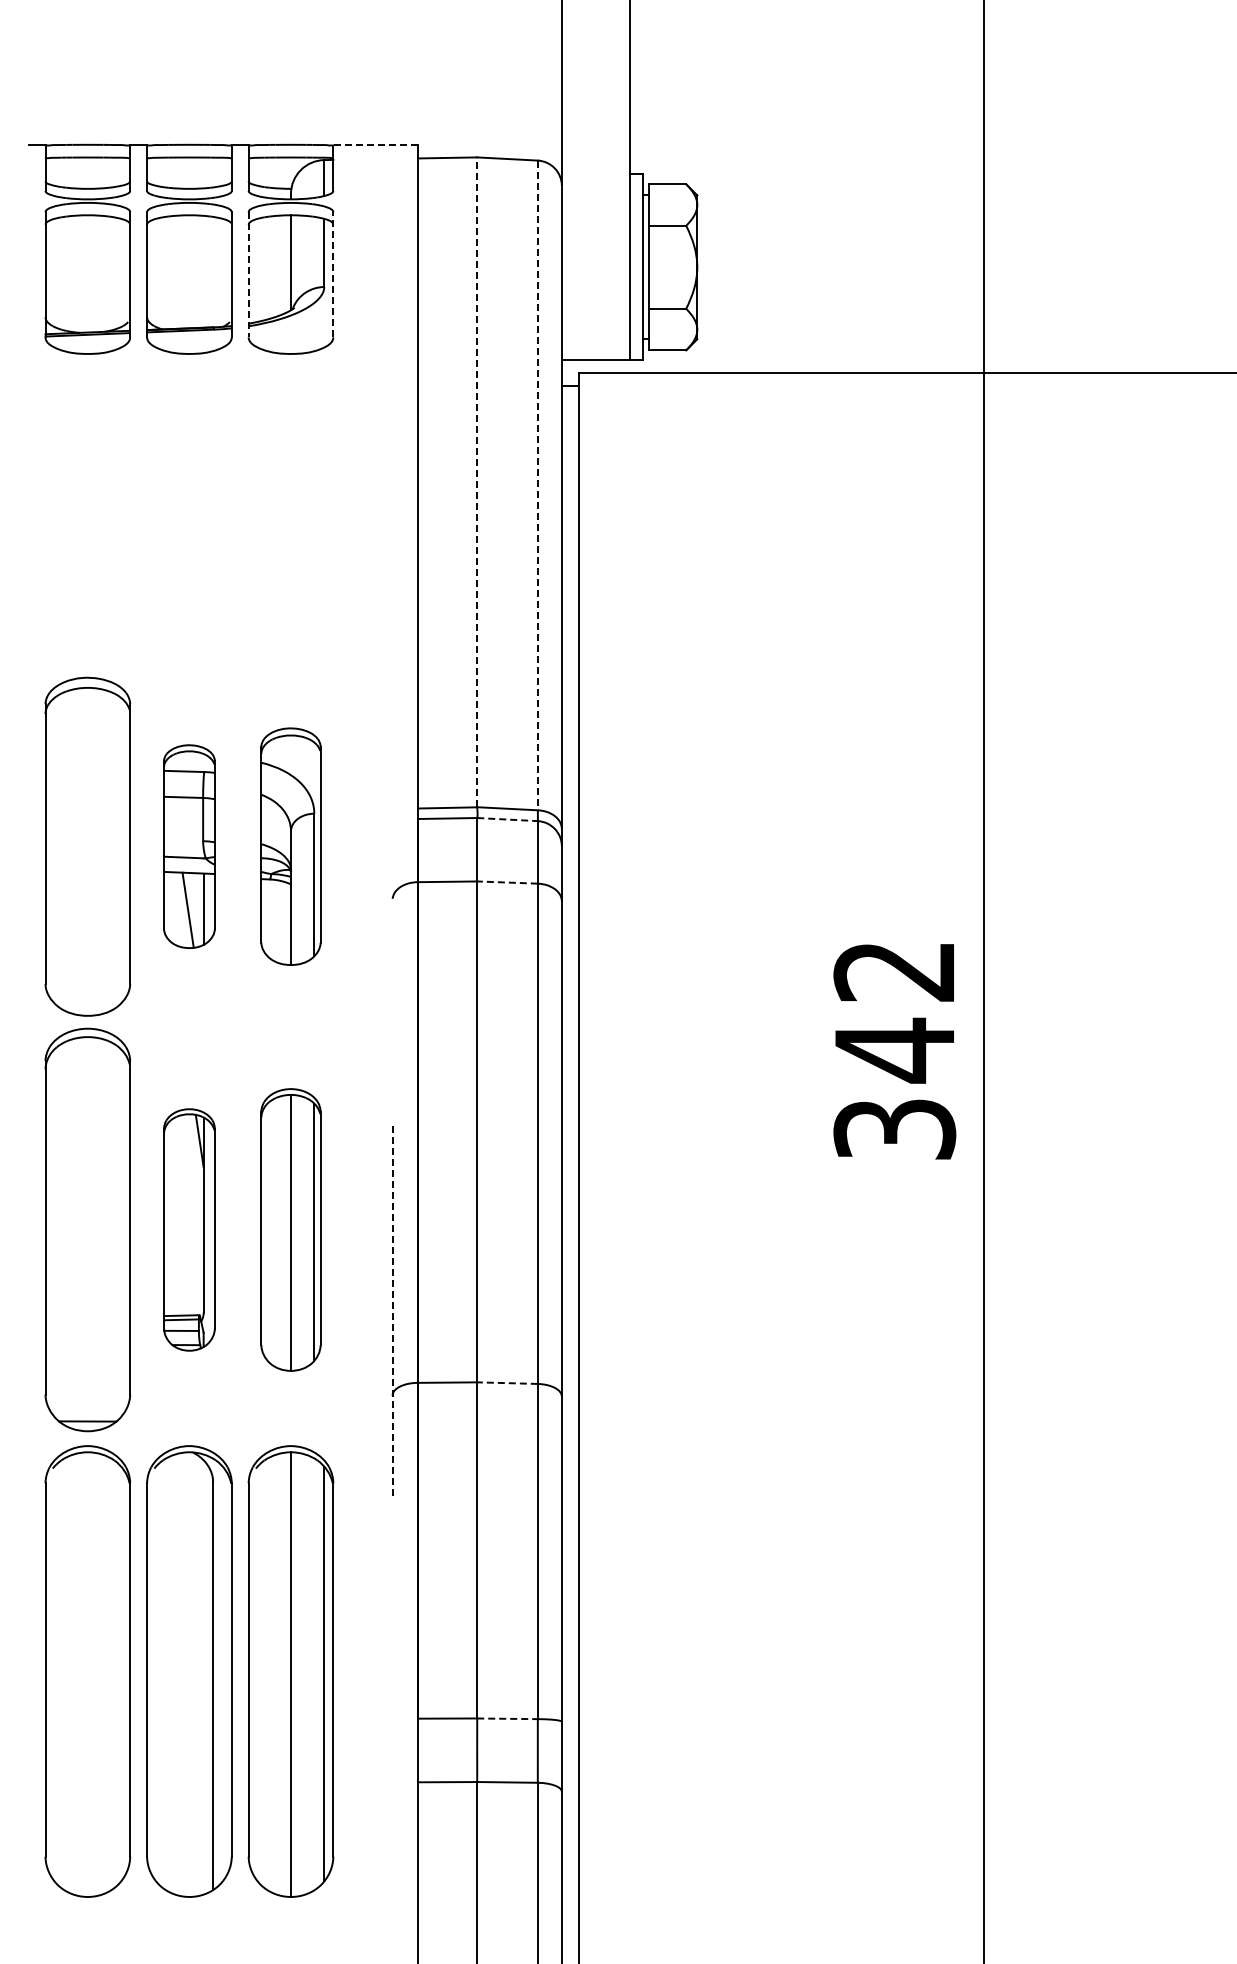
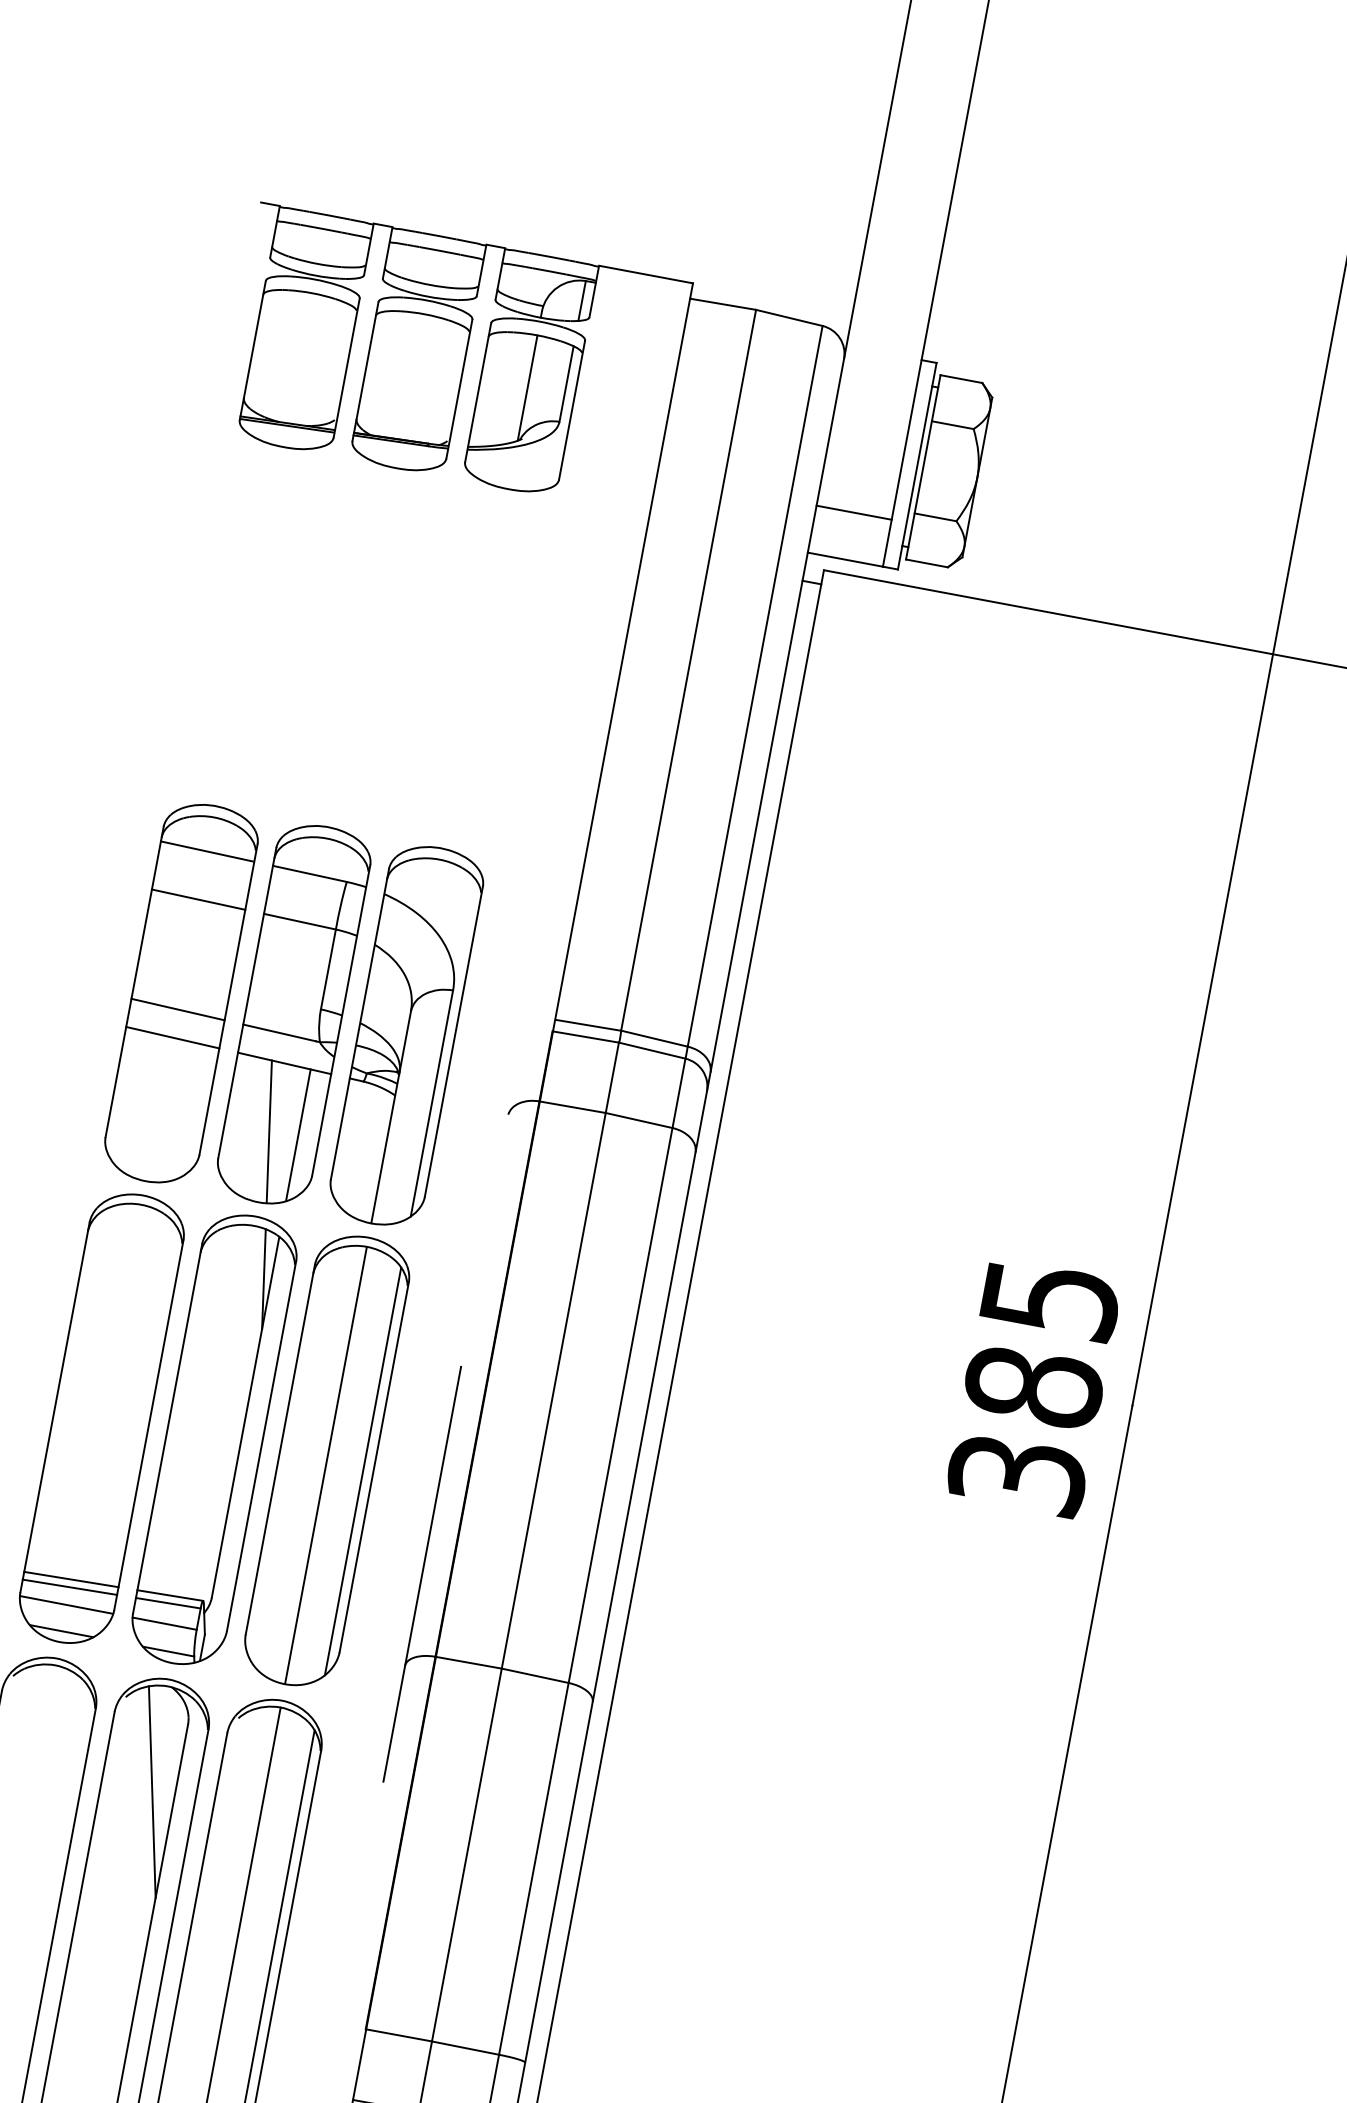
line: (375, 144) -> (645, 274), dashed -> solid
line: (248, 274) -> (478, 392), dashed -> solid
line: (333, 274) -> (572, 409), dashed -> solid
line: (595, 318) -> (853, 513), added
line: (477, 482) -> (688, 670), dashed -> solid
line: (537, 485) -> (754, 686), dashed -> solid
line: (86, 718) -> (206, 851), added
line: (87, 761) -> (198, 899), added
line: (508, 819) -> (653, 1050), dashed -> solid
part: (189, 846) -> (293, 1014), size x1.67
part: (290, 846) -> (405, 1035), size x1.43
line: (87, 860) -> (177, 1008), added
line: (507, 882) -> (639, 1120), dashed -> solid
line: (87, 886) -> (172, 1037), added
text: (894, 1012) -> (1041, 1344), 342 -> 385
part: (189, 1229) -> (214, 1439), size x1.67
part: (290, 1229) -> (326, 1460), size x1.43
line: (392, 1313) -> (422, 1574), dashed -> solid
line: (87, 1374) -> (71, 1578), added
line: (87, 1381) -> (69, 1586), added
line: (507, 1383) -> (535, 1676), dashed -> solid
line: (87, 1397) -> (66, 1604), added
line: (192, 1546) -> (151, 1791), added
line: (508, 1718) -> (466, 2047), dashed -> solid

